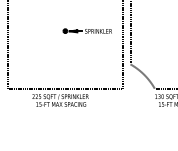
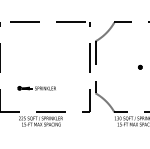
line: (86, 31) -> (36, 88), moved

